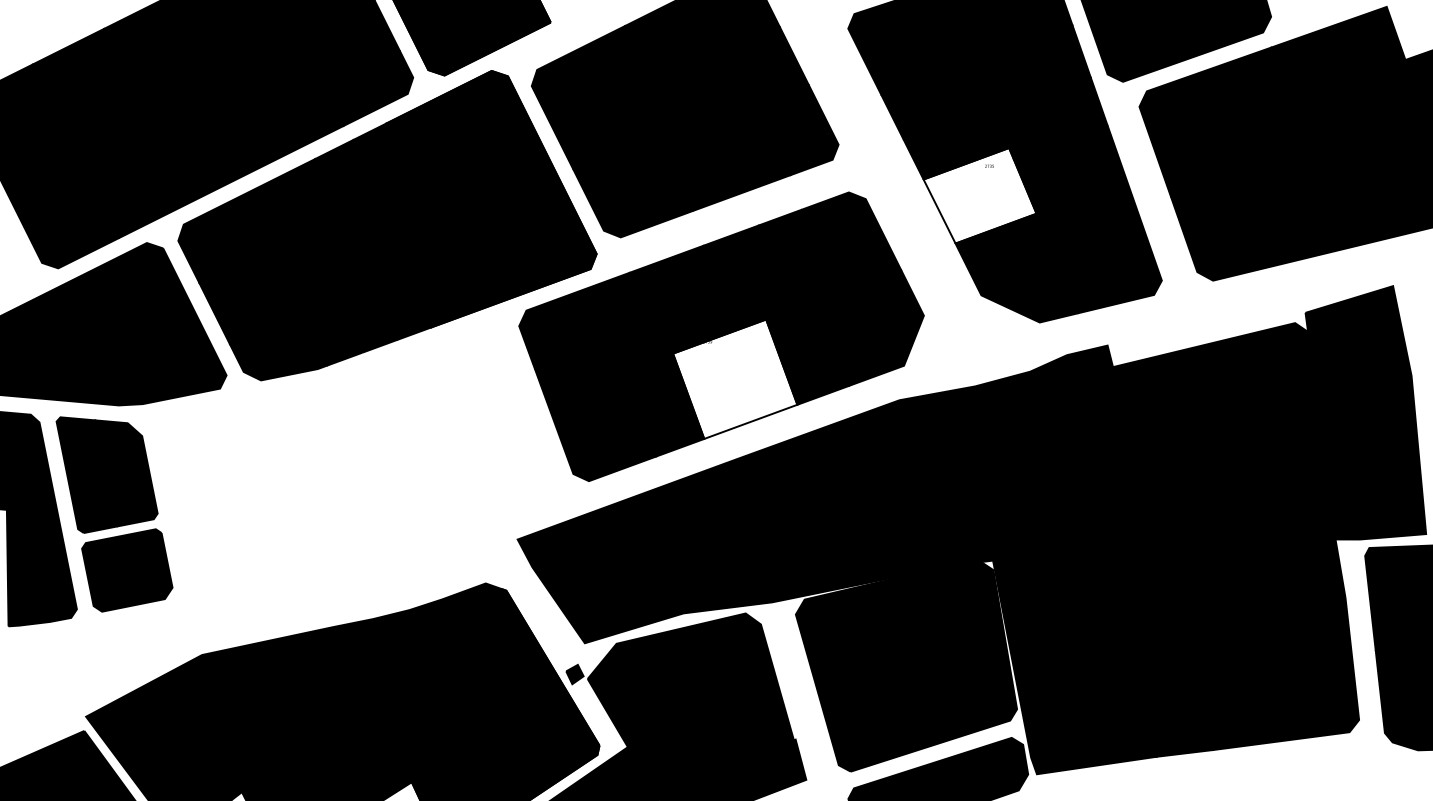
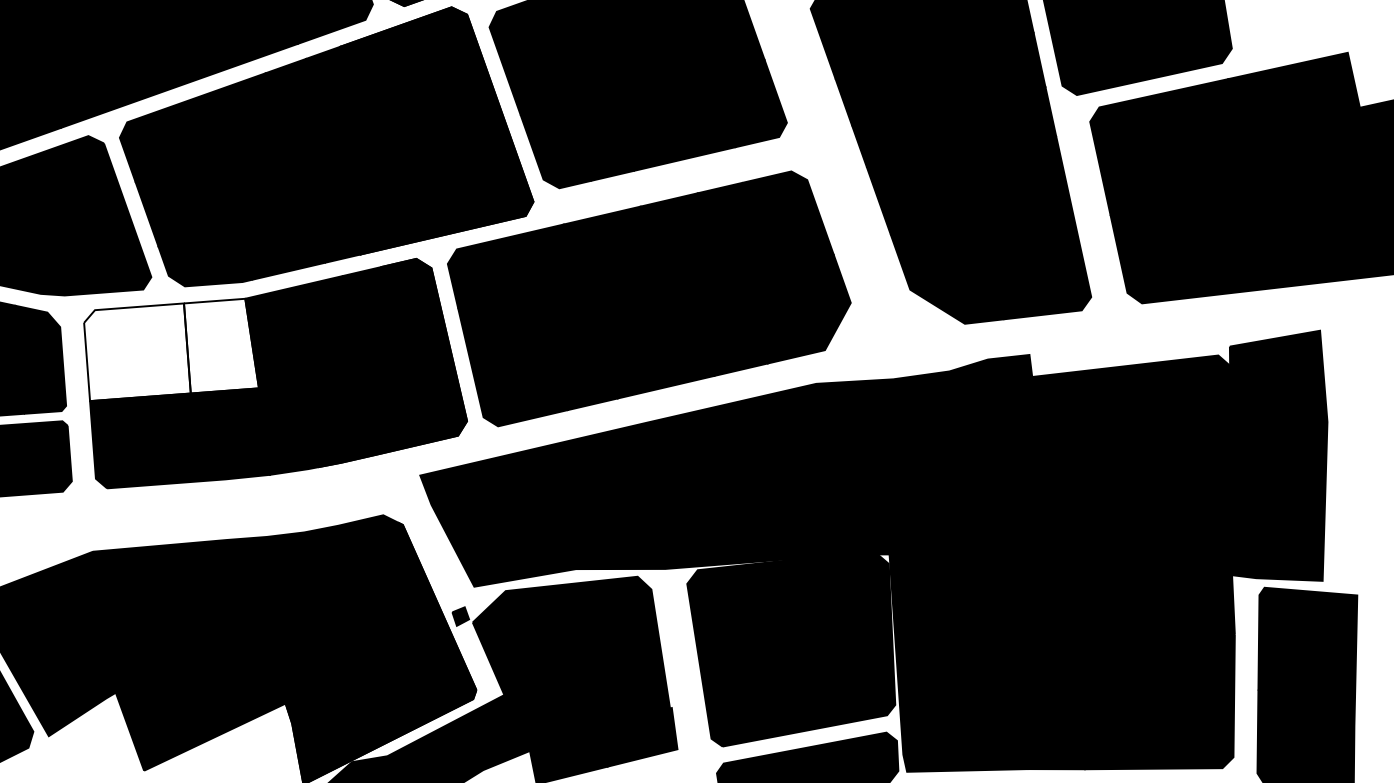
fill: (979, 195) -> (920, 190), added
fill: (735, 378) -> (656, 342), added
part: (361, 457) -> (275, 375), added

